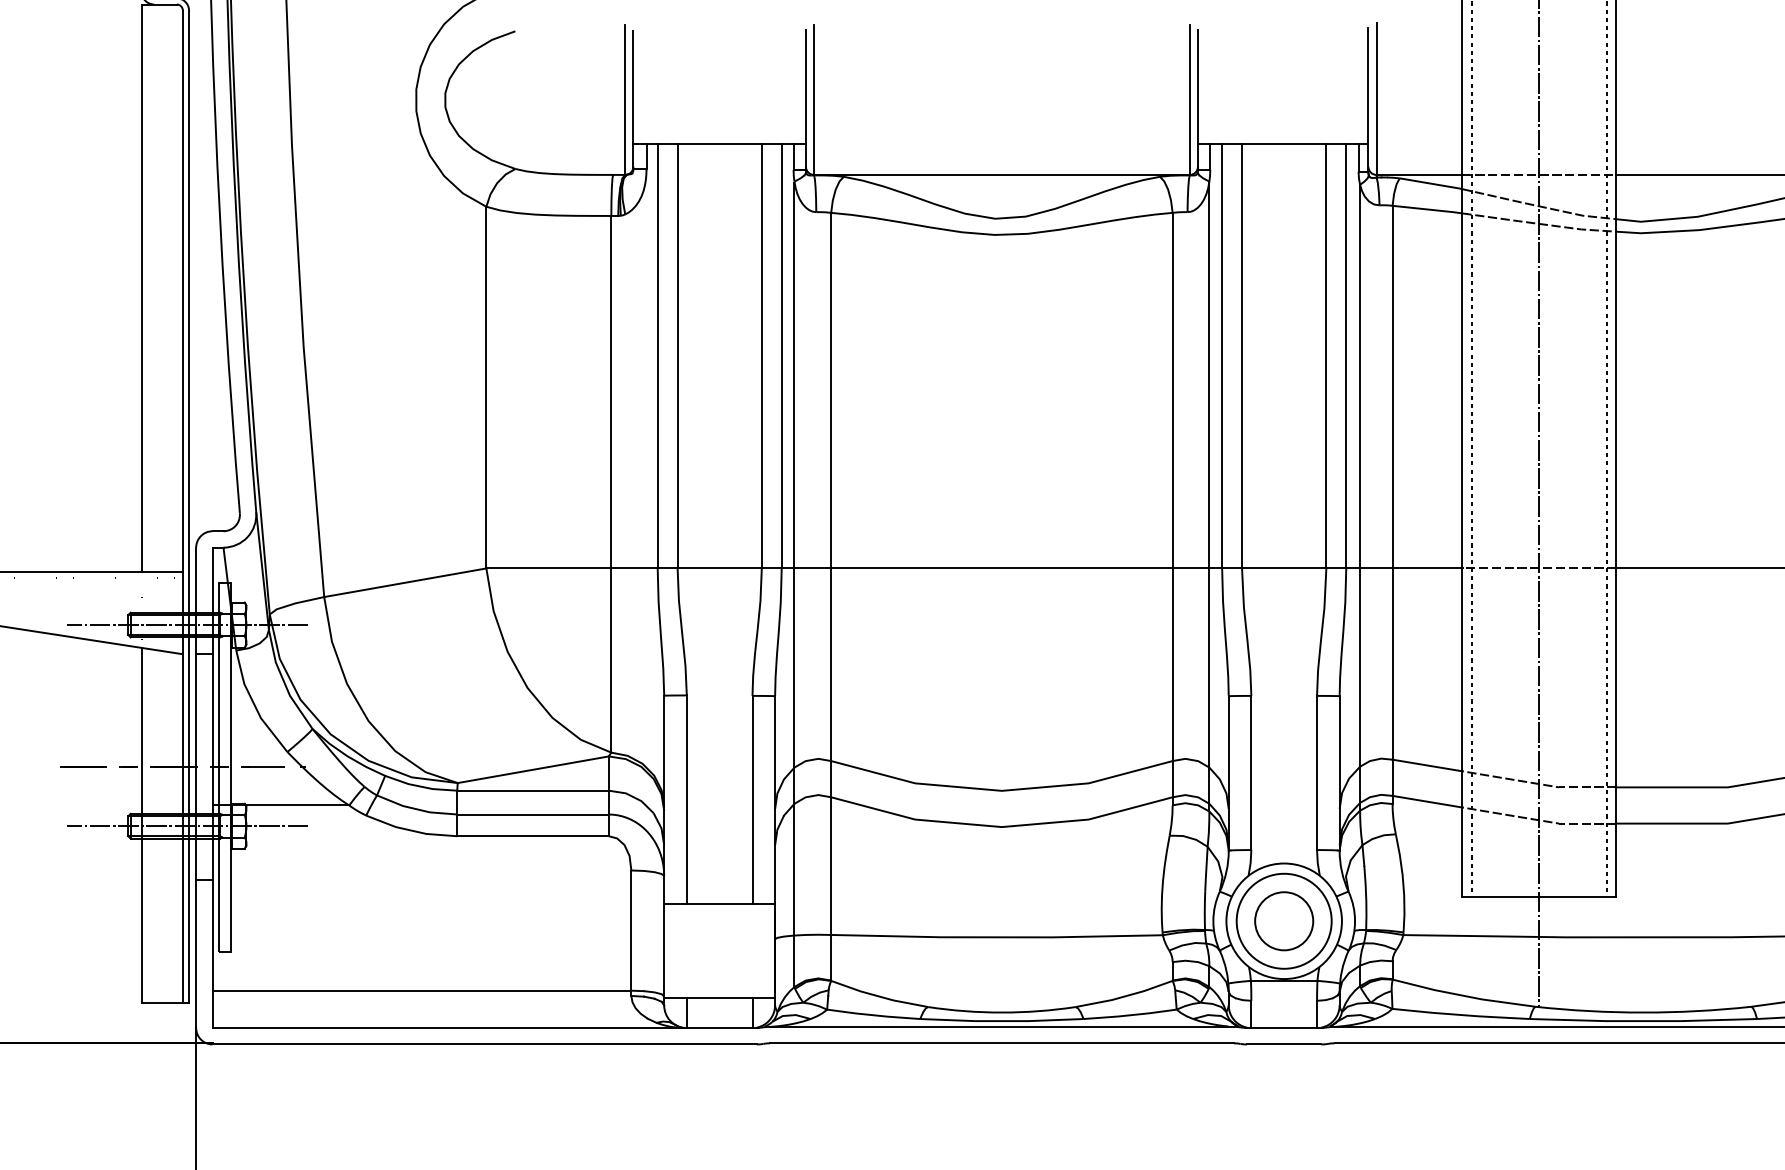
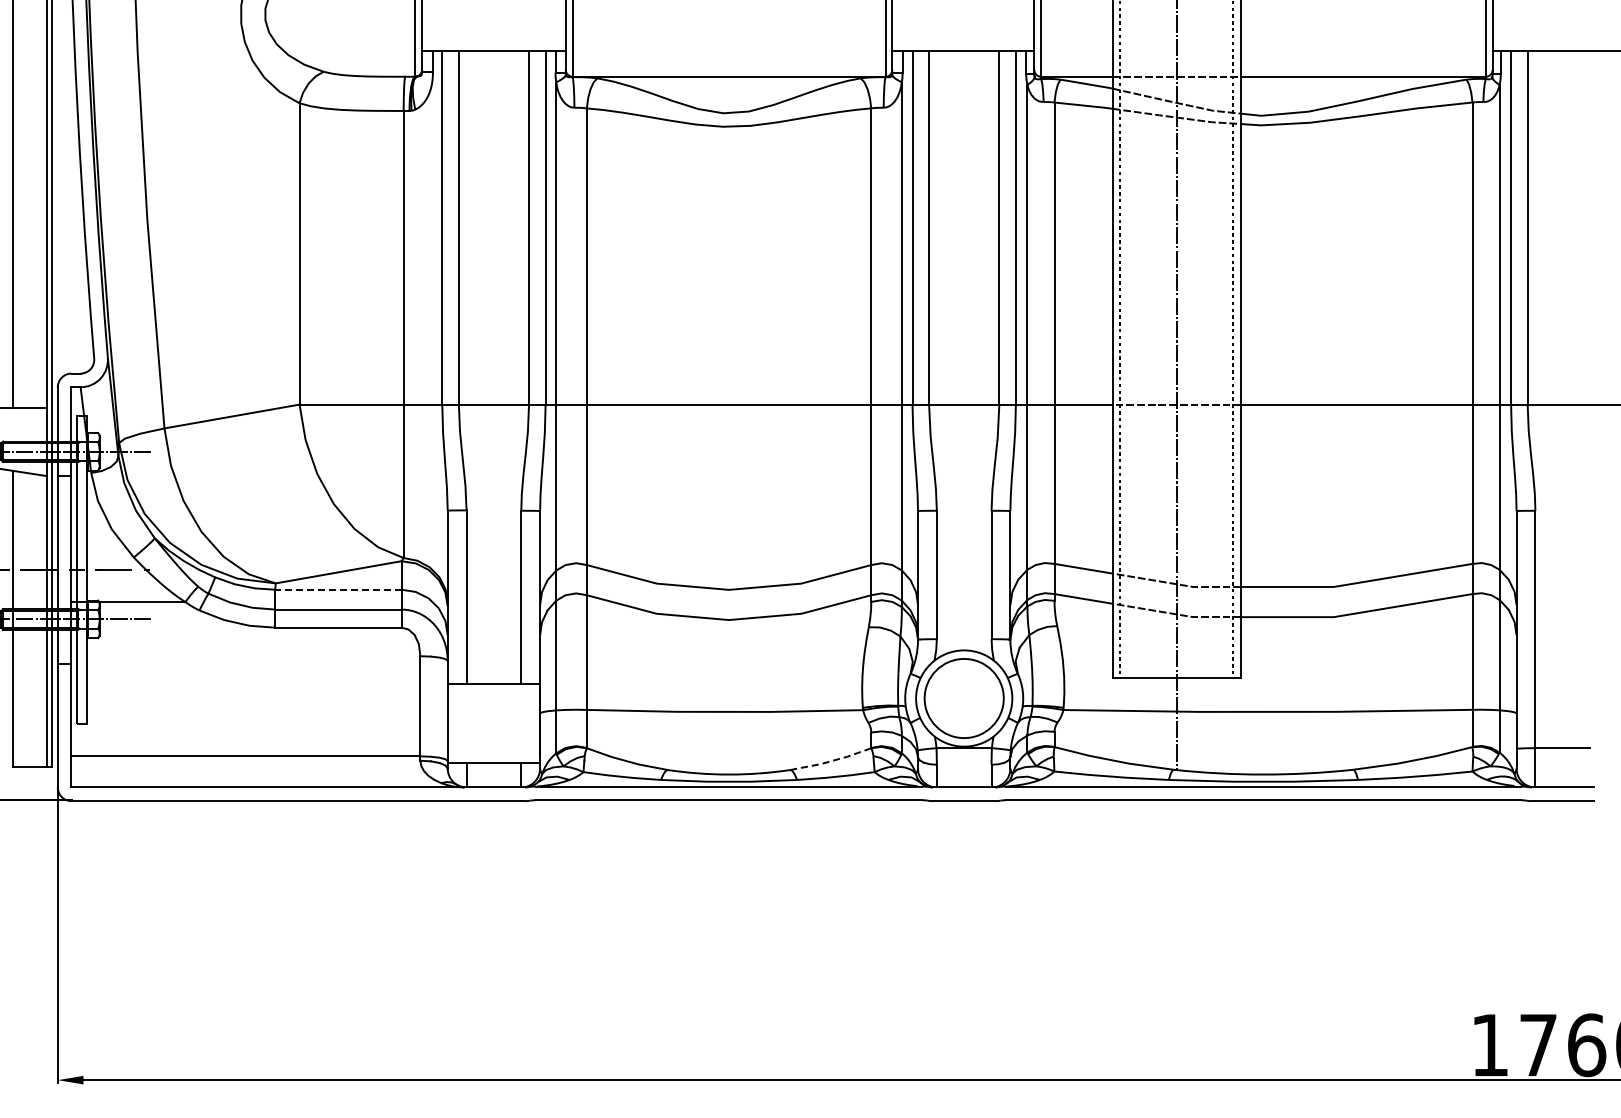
line: (531, 790) -> (337, 589), solid -> dashed
circle: (1284, 921) -> (964, 698), removed
line: (1124, 996) -> (831, 761), solid -> dashed

